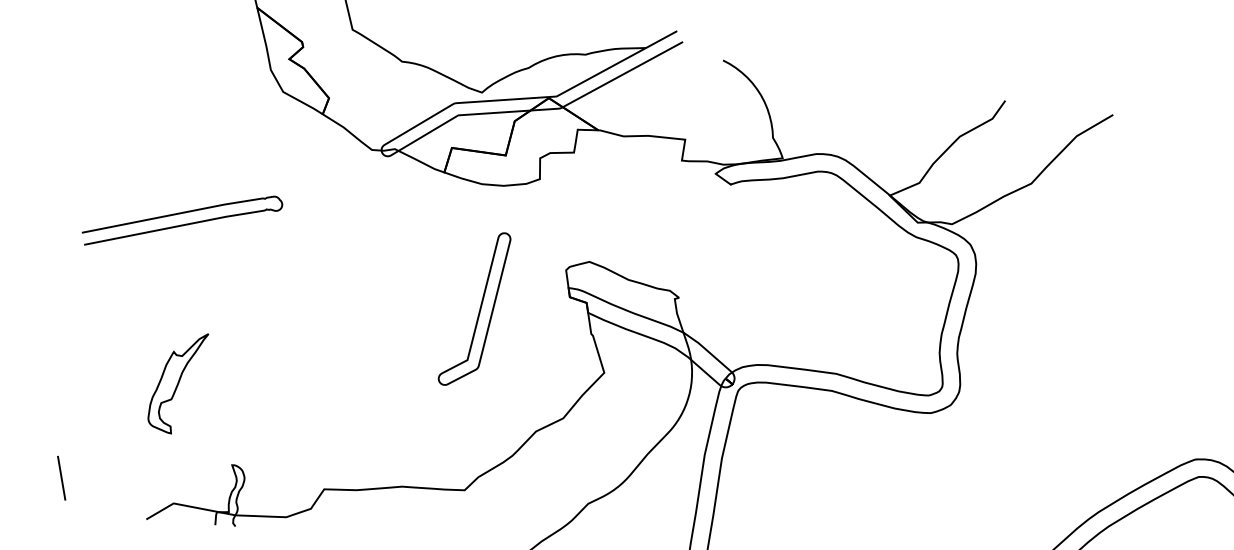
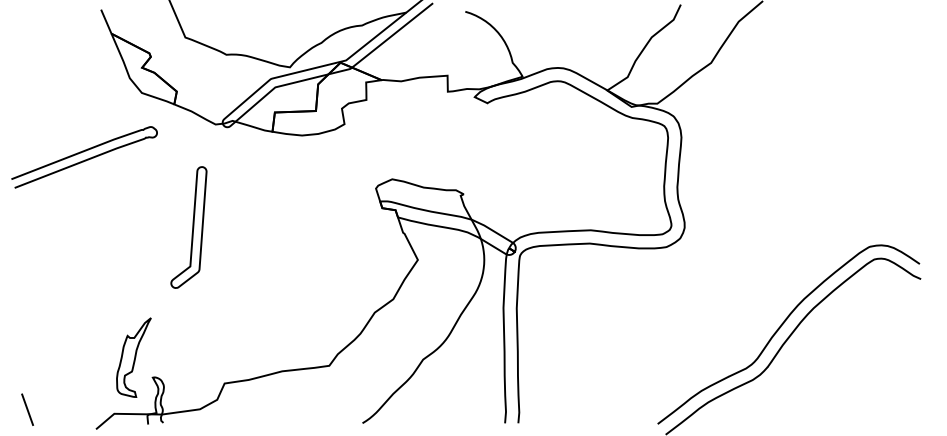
curve: (182, 224) -> (85, 159), moved
part: (474, 308) -> (188, 227), moved
part: (176, 381) -> (133, 357), moved

